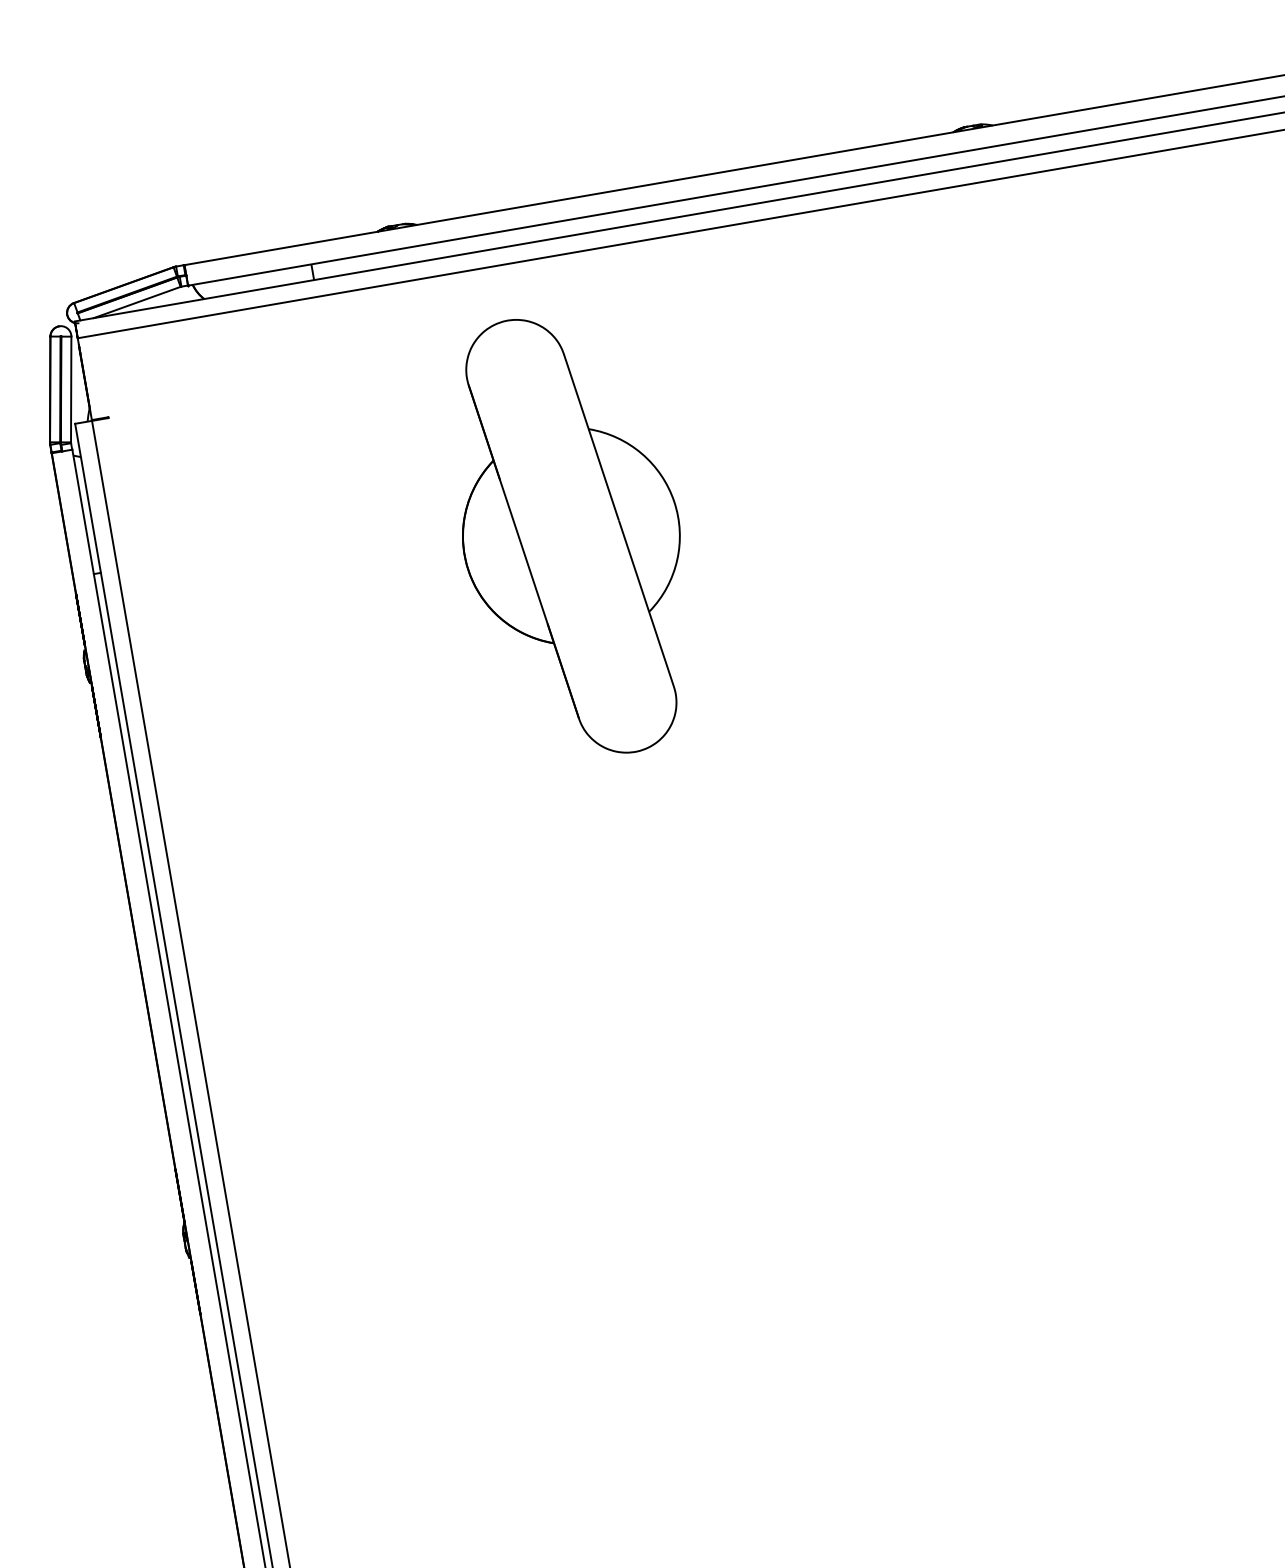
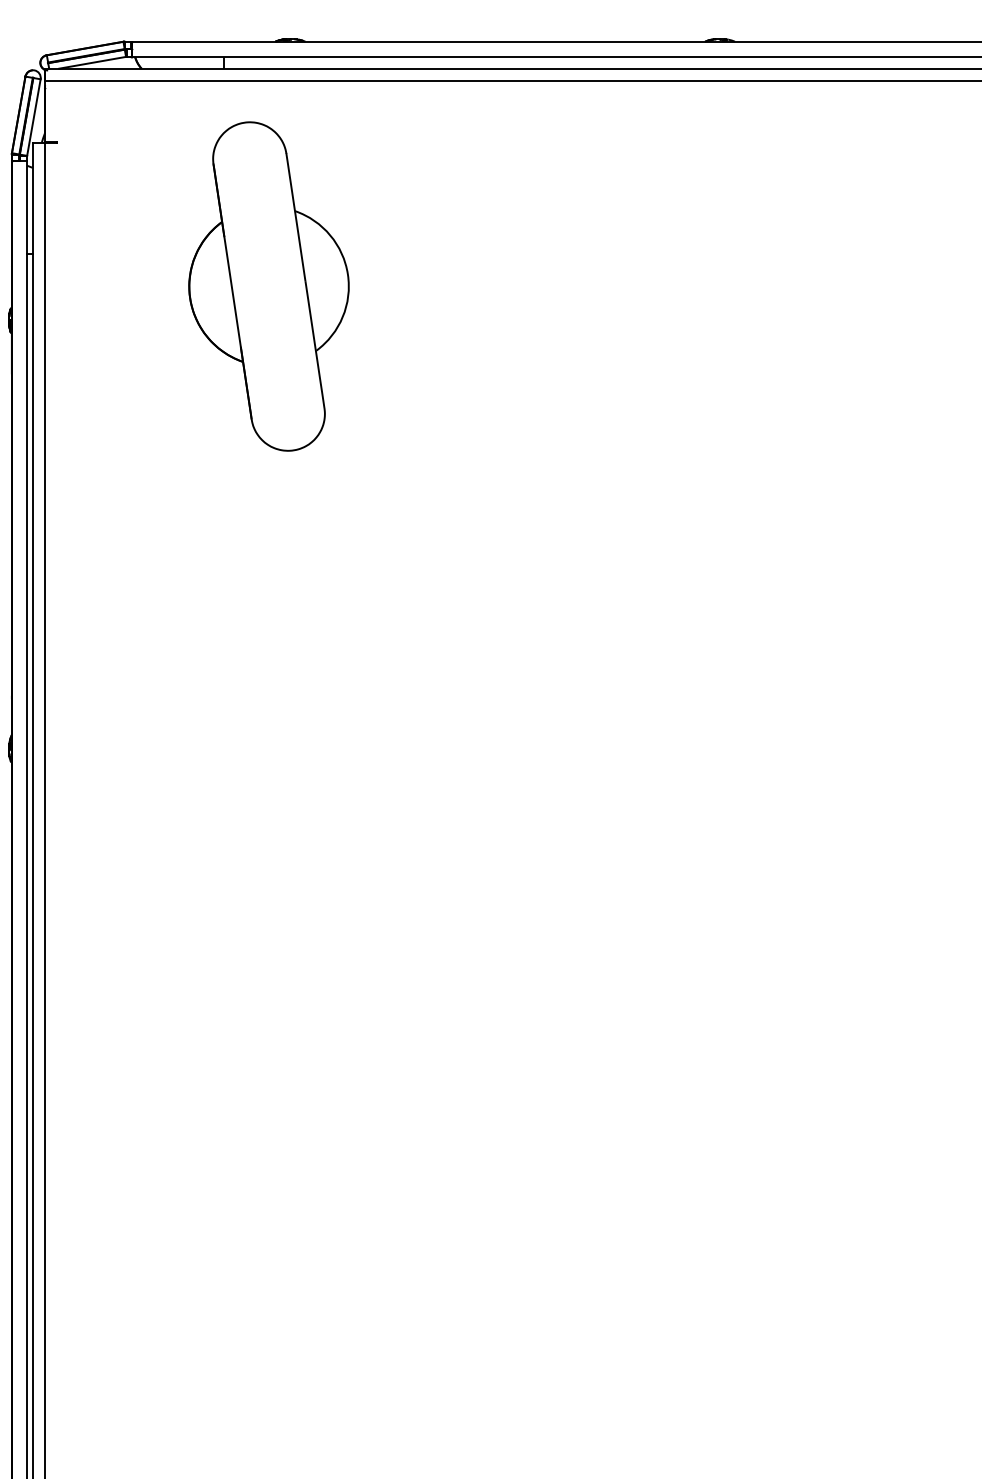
part: (570, 536) -> (268, 286), moved

